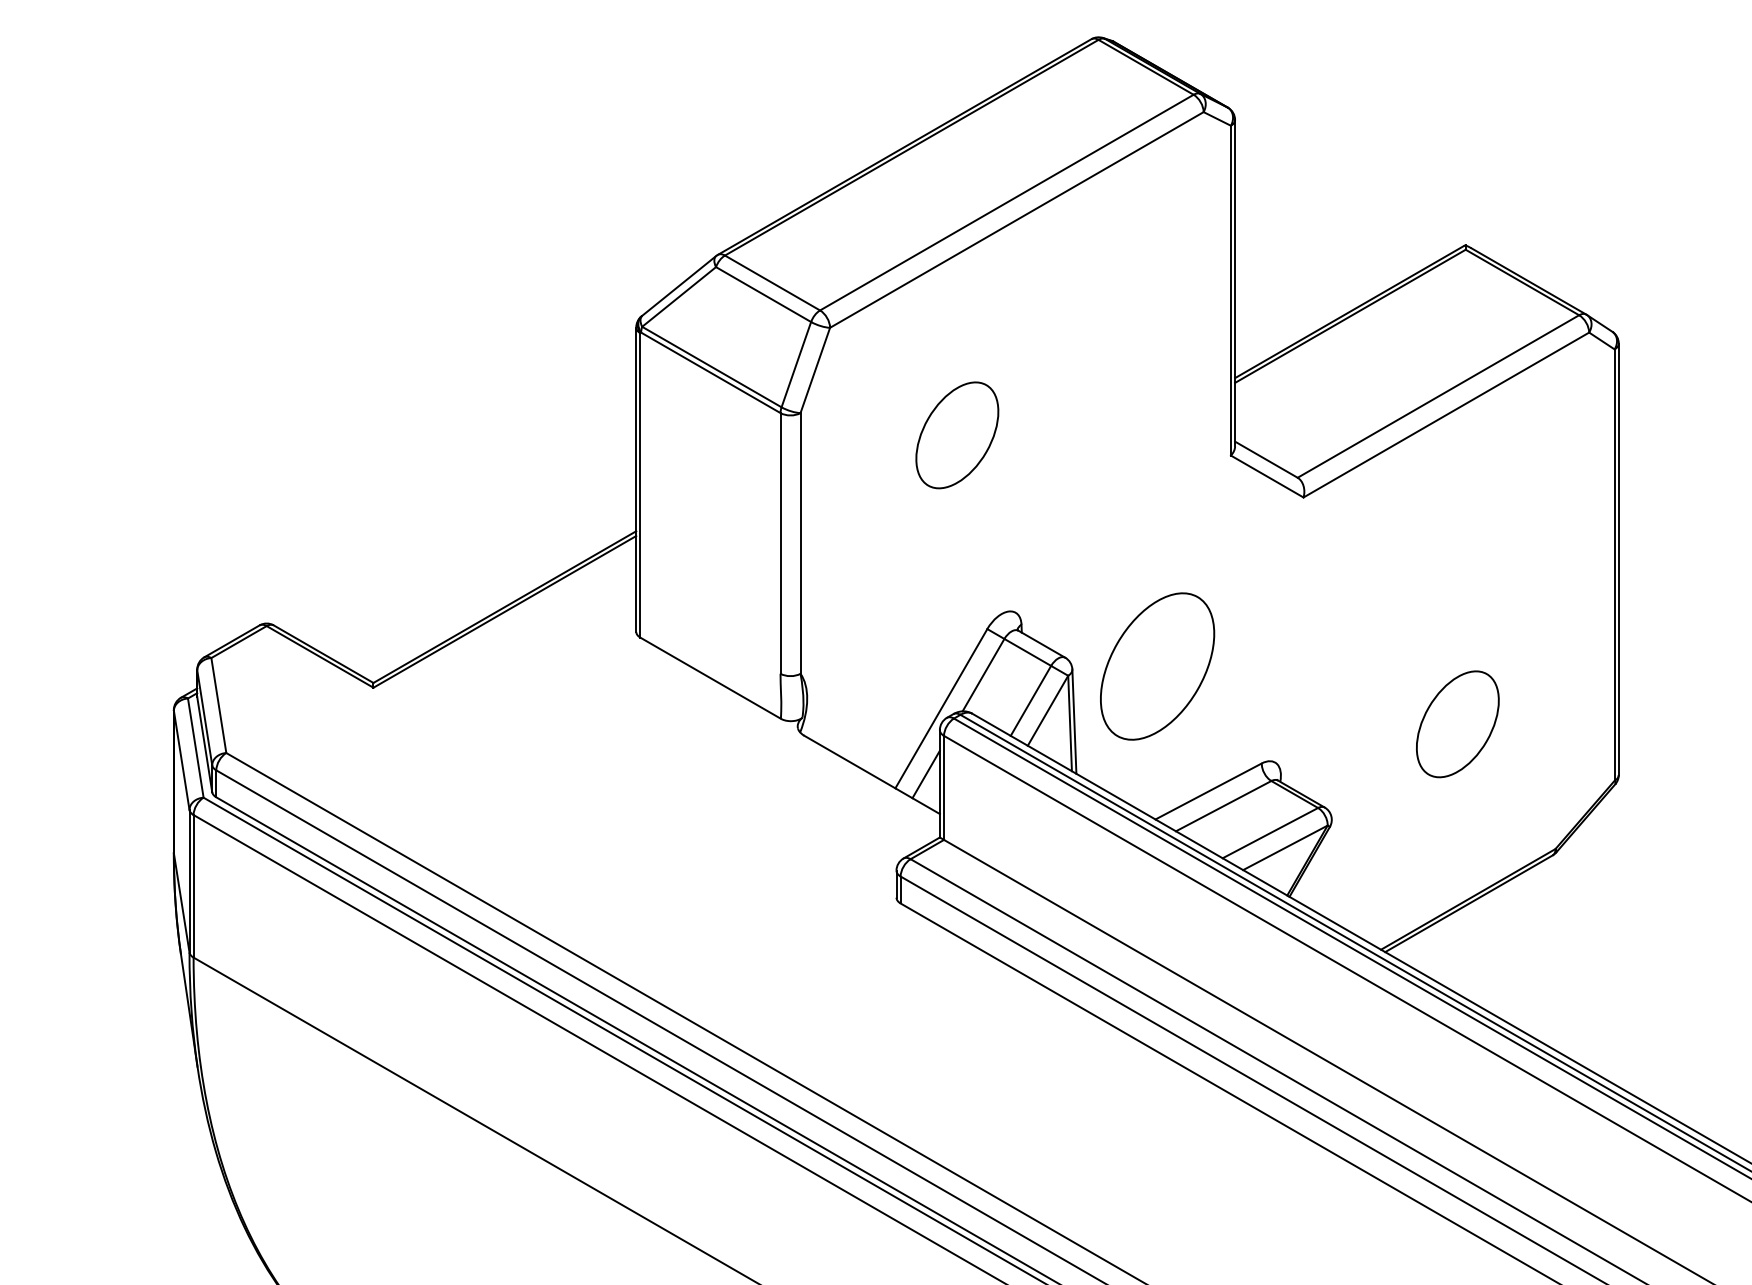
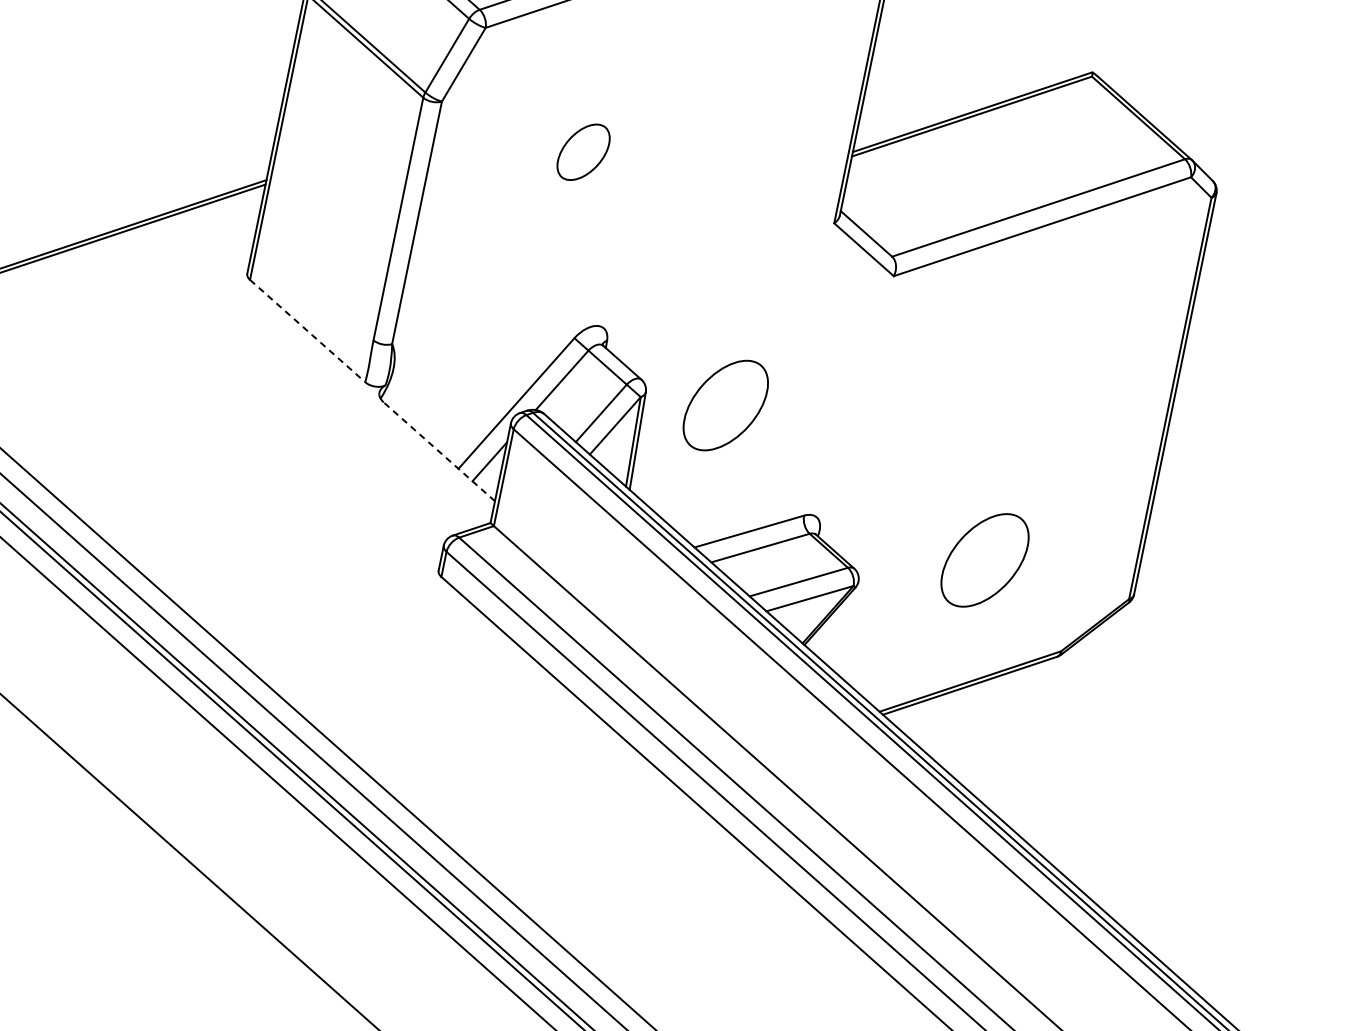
part: (957, 435) -> (583, 152), size x0.6
part: (1157, 666) -> (725, 405), size x0.7
line: (711, 678) -> (308, 331), solid -> dashed
part: (1457, 724) -> (984, 560), moved
line: (871, 774) -> (438, 451), solid -> dashed

